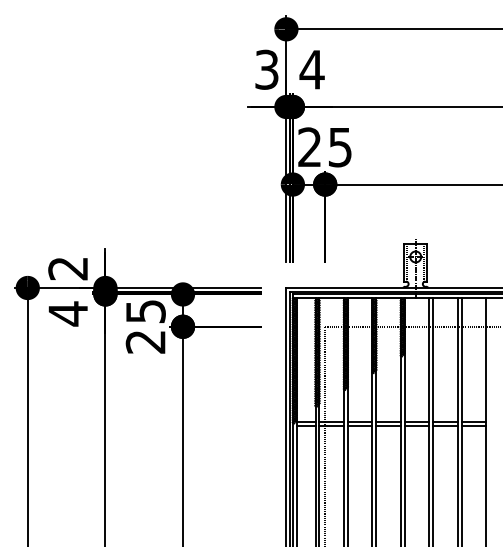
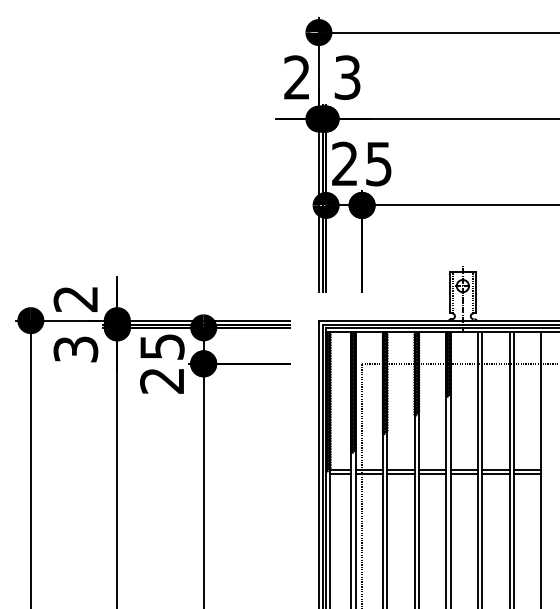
text: (266, 69) -> (296, 77), 3 -> 2
text: (311, 69) -> (346, 77), 4 -> 3
text: (68, 313) -> (76, 349), 4 -> 3

